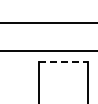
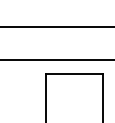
line: (63, 62) -> (74, 73), dashed -> solid

